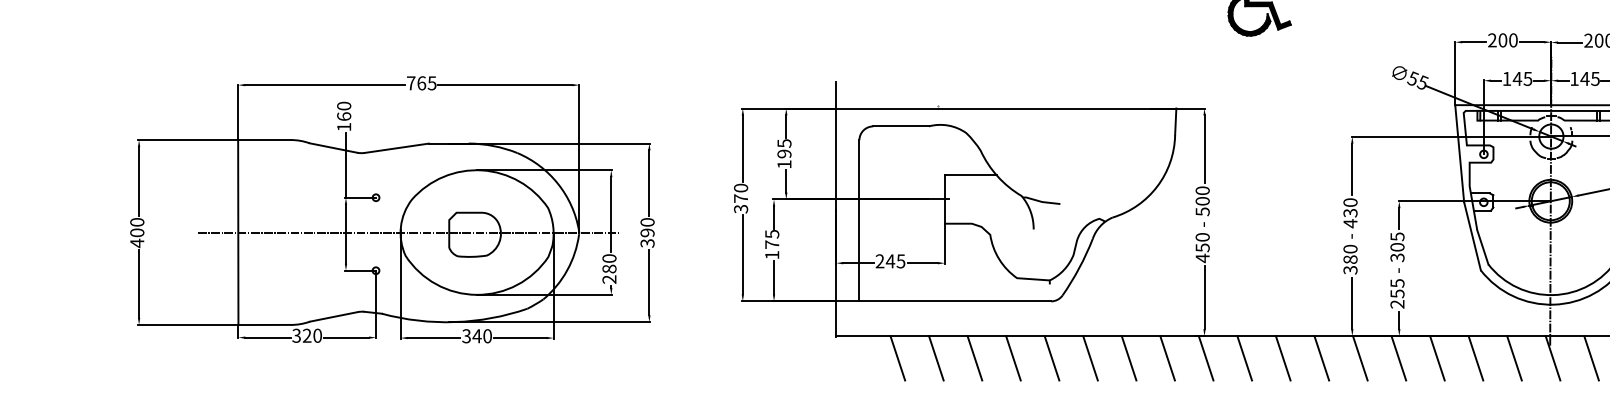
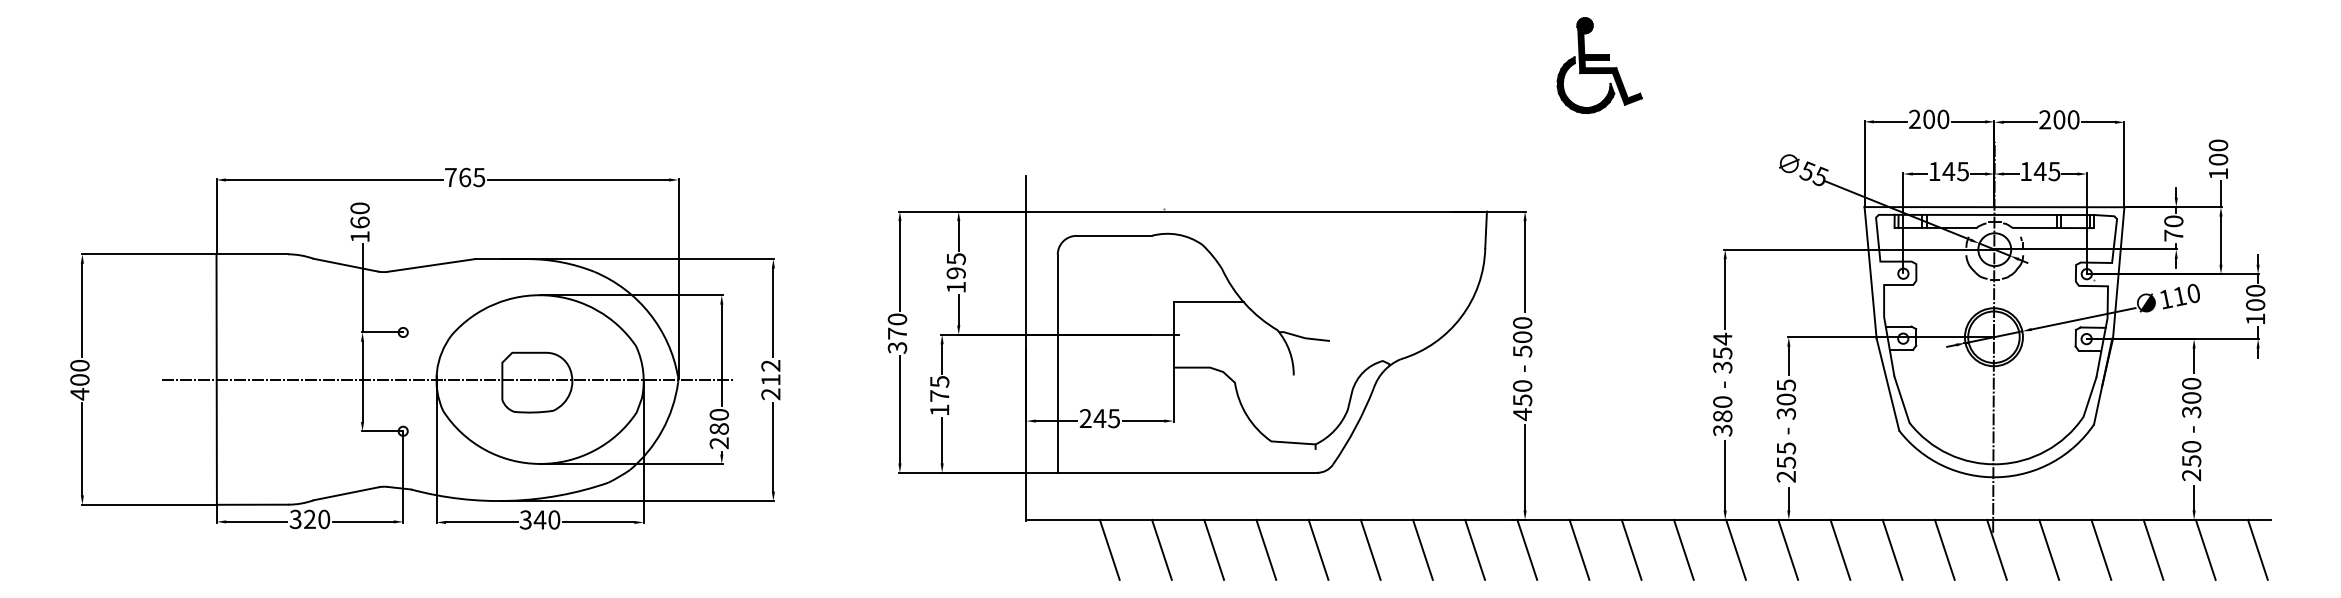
text: (1350, 213) -> (1722, 353), 430 -> 354
text: (647, 233) -> (770, 380), 390 -> 212

